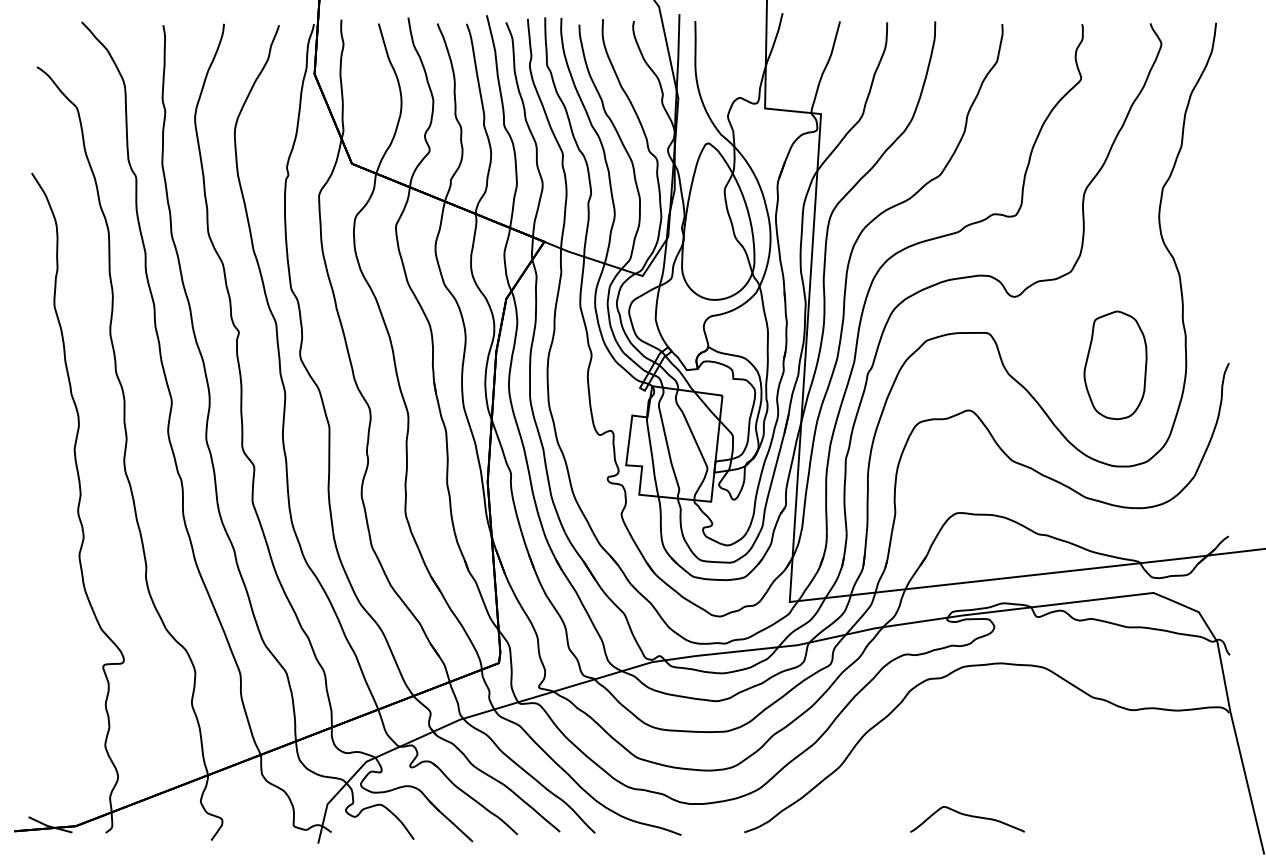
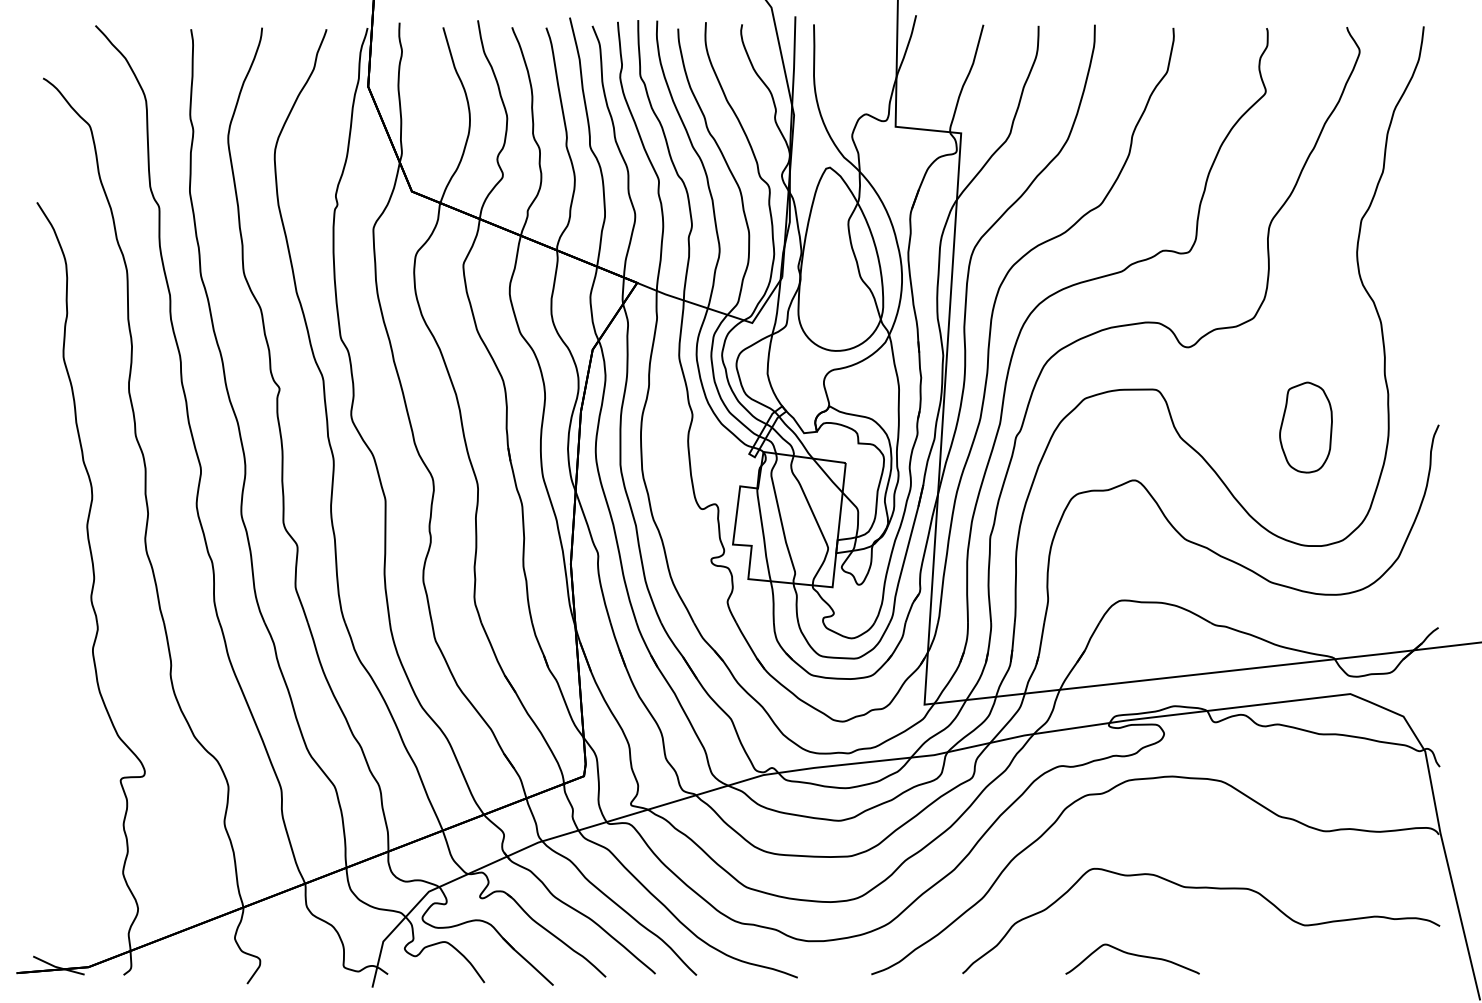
part: (1115, 365) -> (1305, 427), size x0.71
curve: (1026, 759) -> (1201, 889), added

